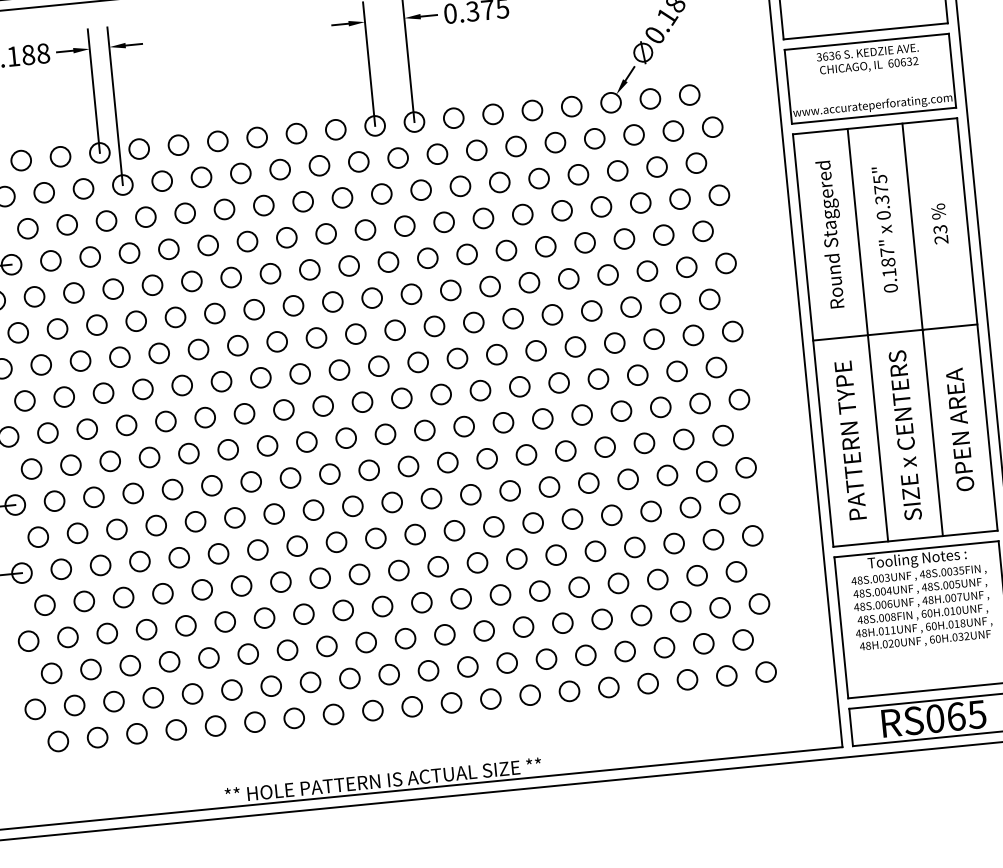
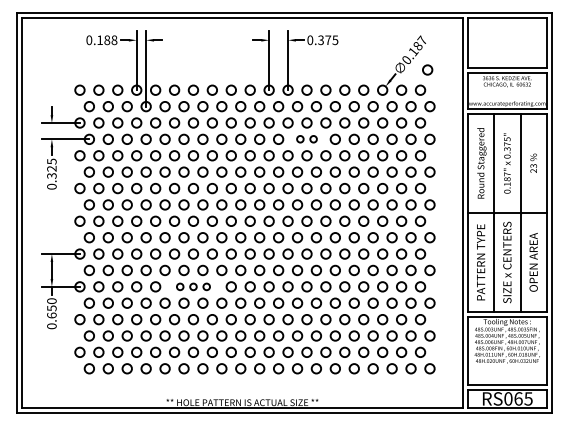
circle: (700, 50) -> (427, 69), added
part: (462, 218) -> (306, 138), size x0.7
part: (257, 549) -> (193, 286), size x0.7

